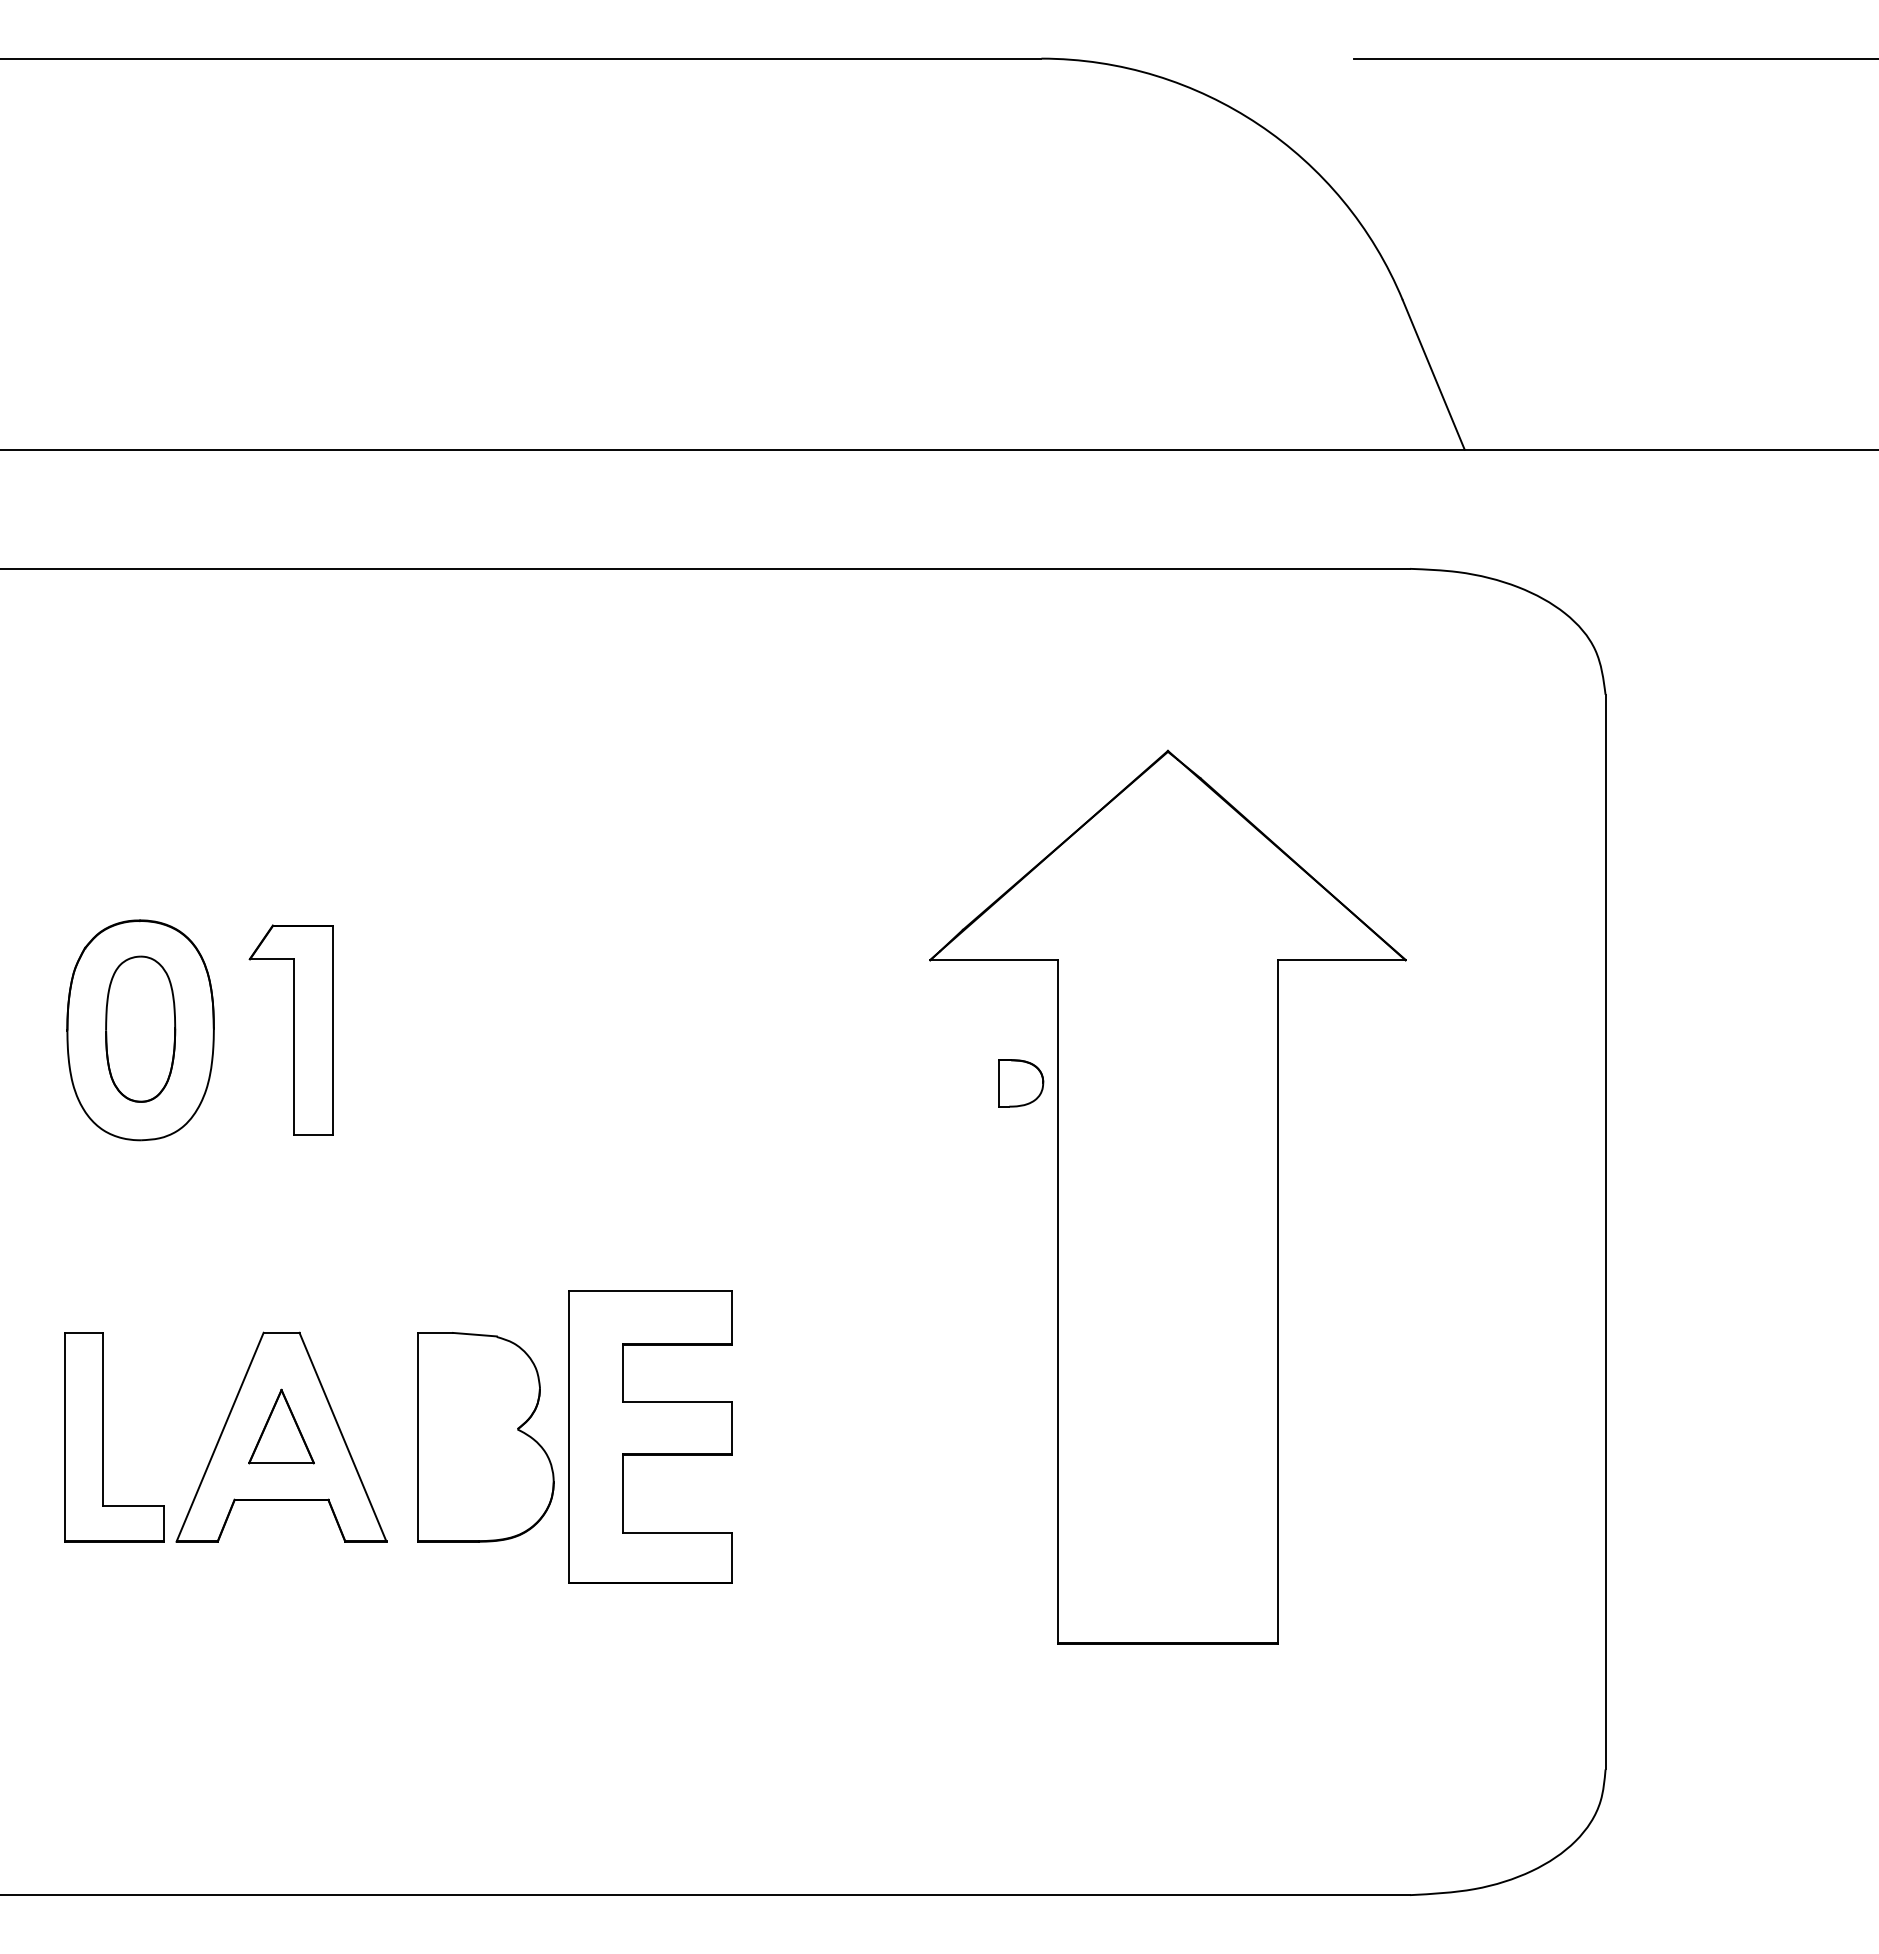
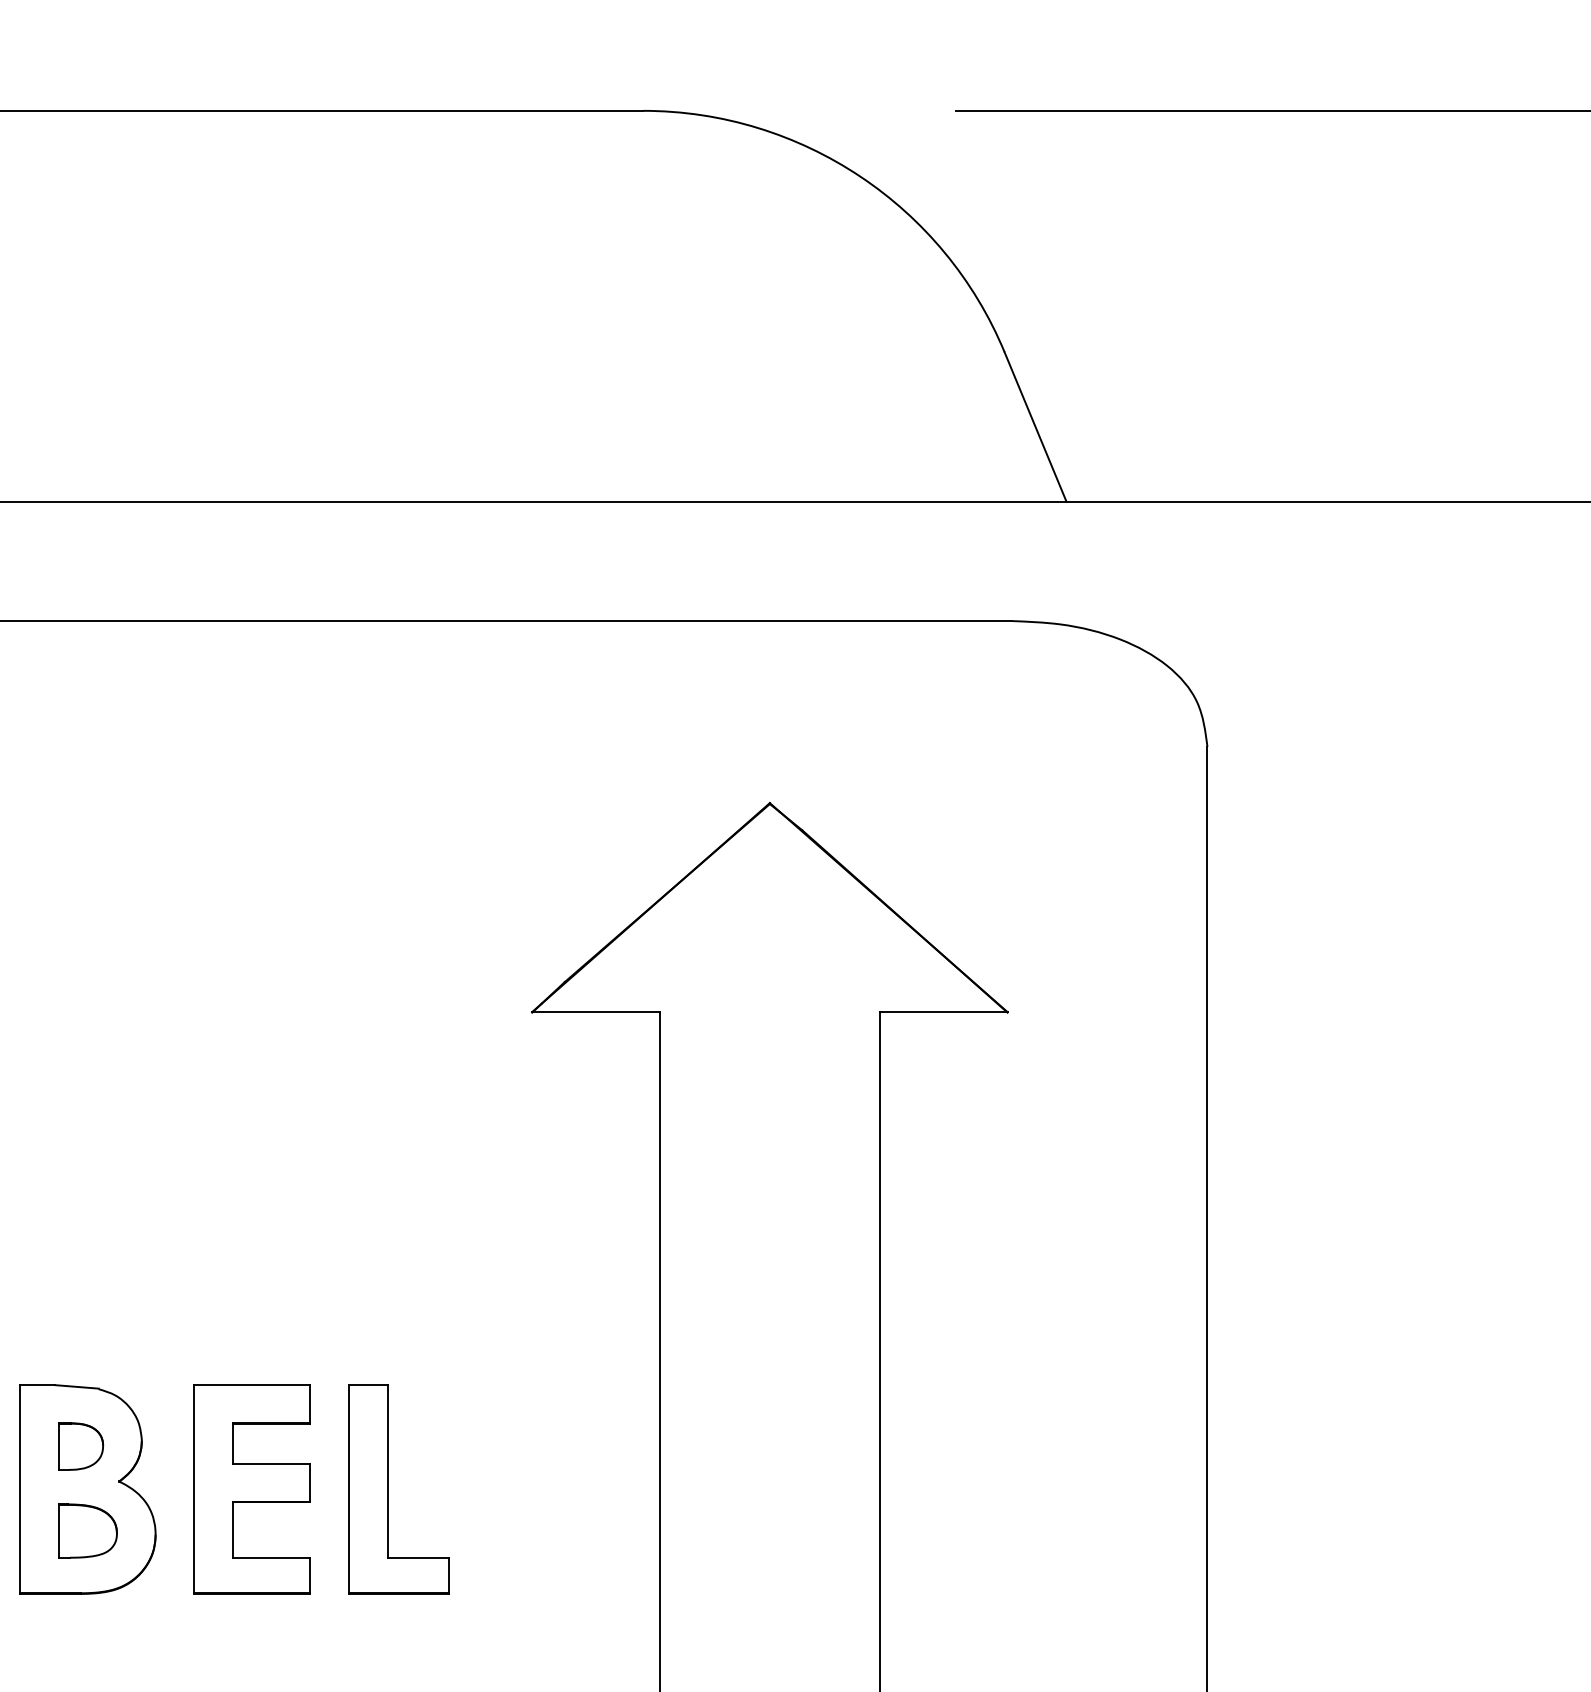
part: (1021, 1083) -> (81, 1446), moved
part: (650, 1437) -> (252, 1489), size x0.71
part: (786, 1437) -> (388, 1489), added
part: (485, 1478) -> (87, 1530), added

